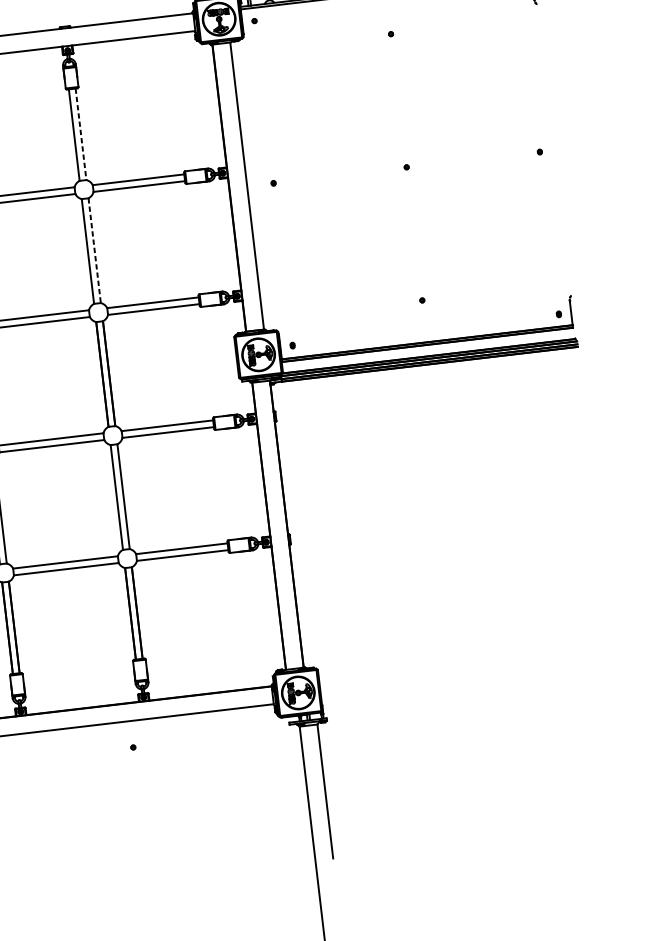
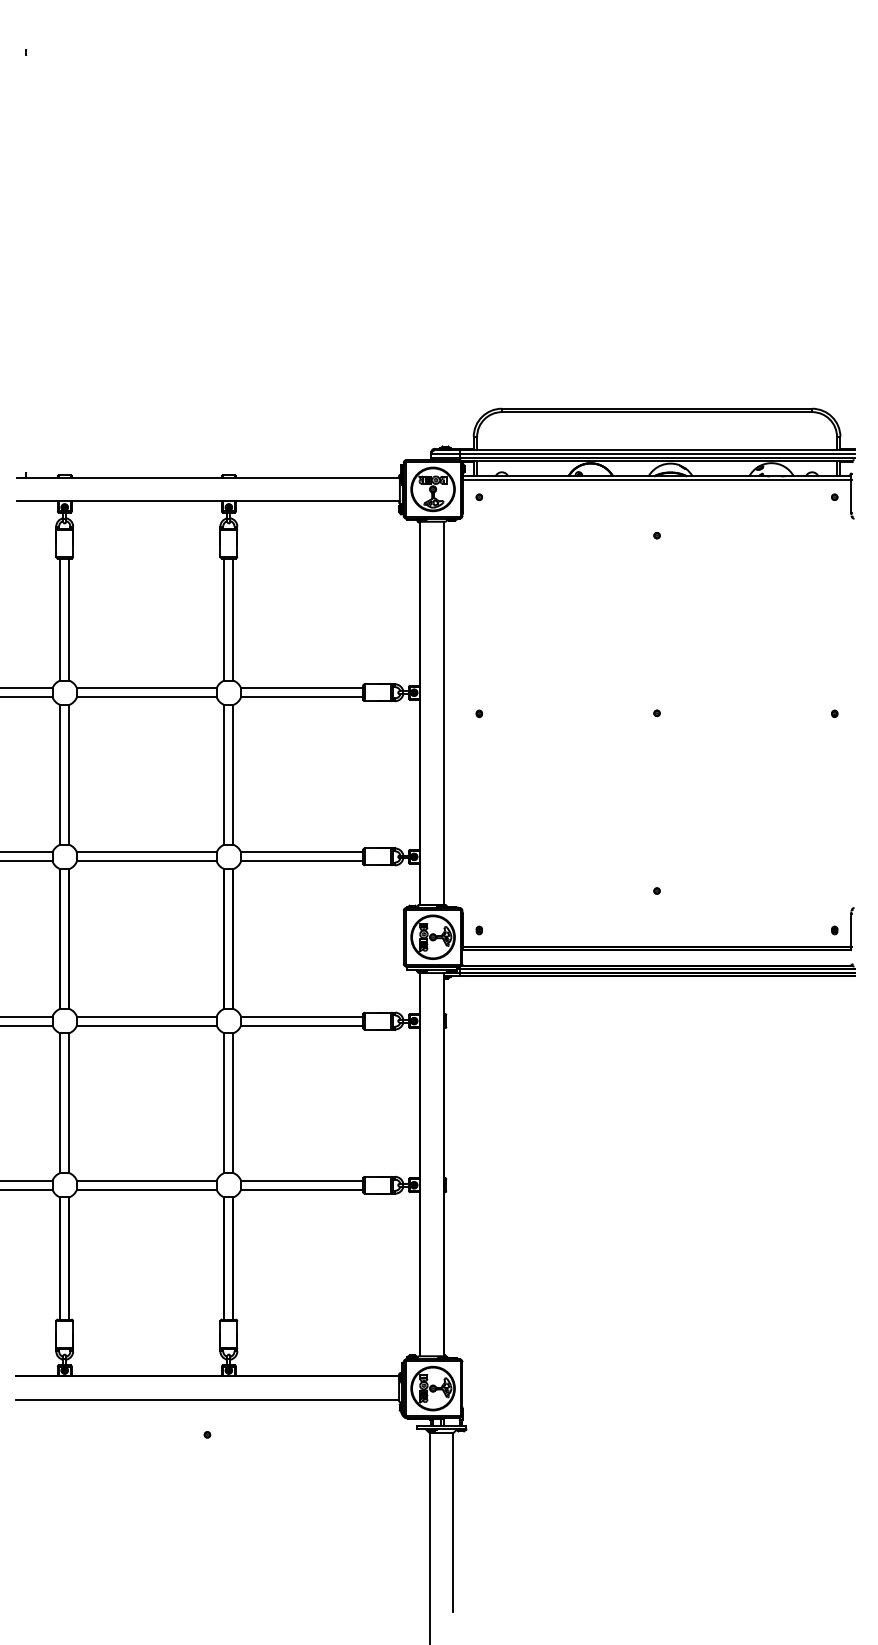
line: (81, 135) -> (233, 620), dashed -> solid
line: (94, 250) -> (233, 774), dashed -> solid

